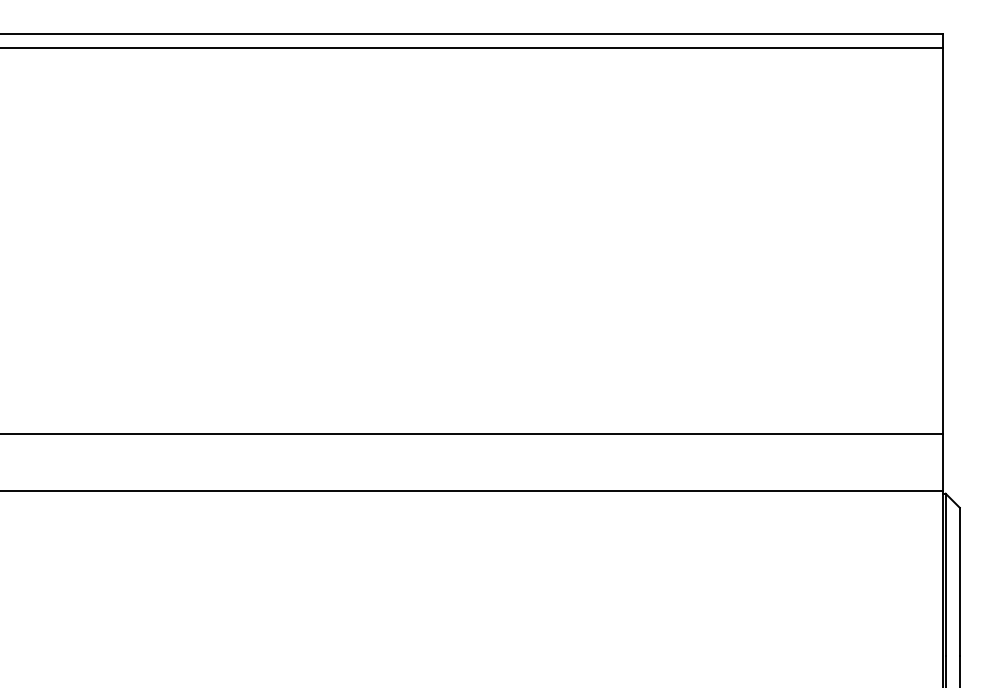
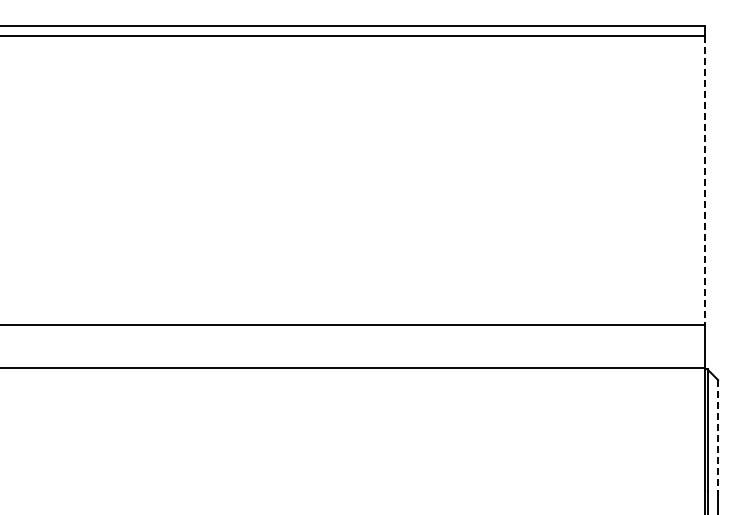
line: (942, 241) -> (705, 180), solid -> dashed
line: (960, 581) -> (718, 435), solid -> dashed

